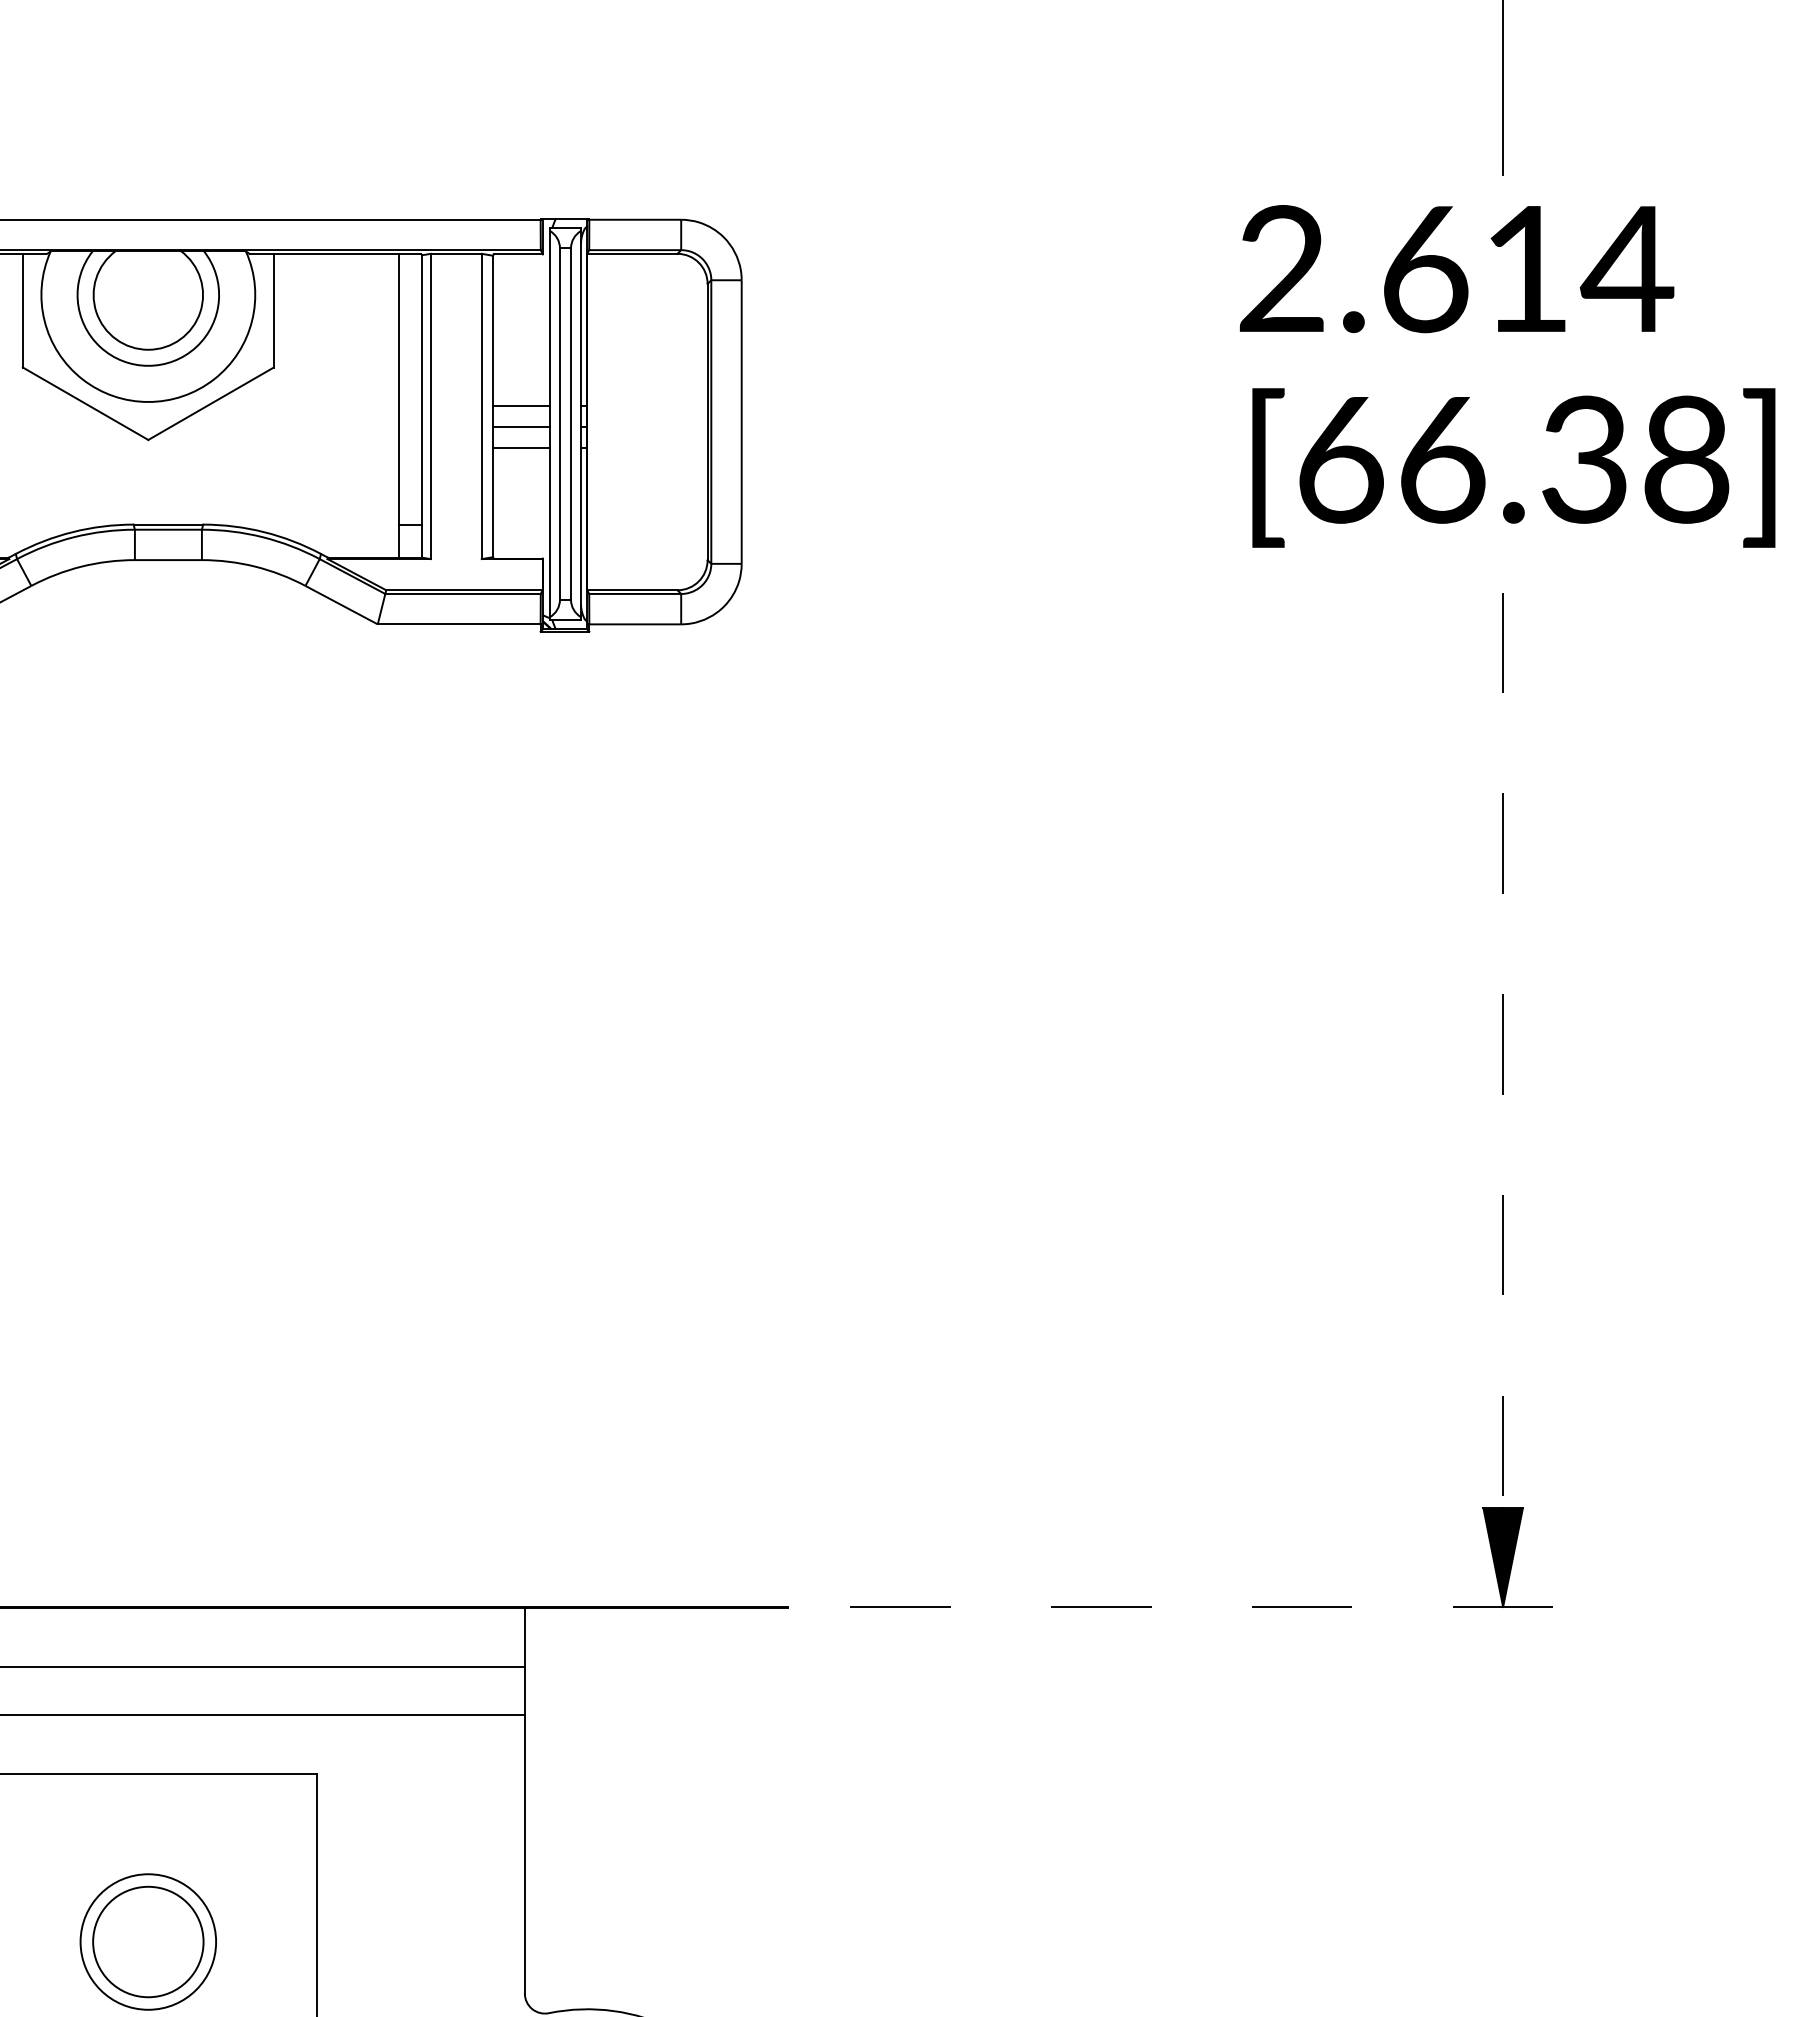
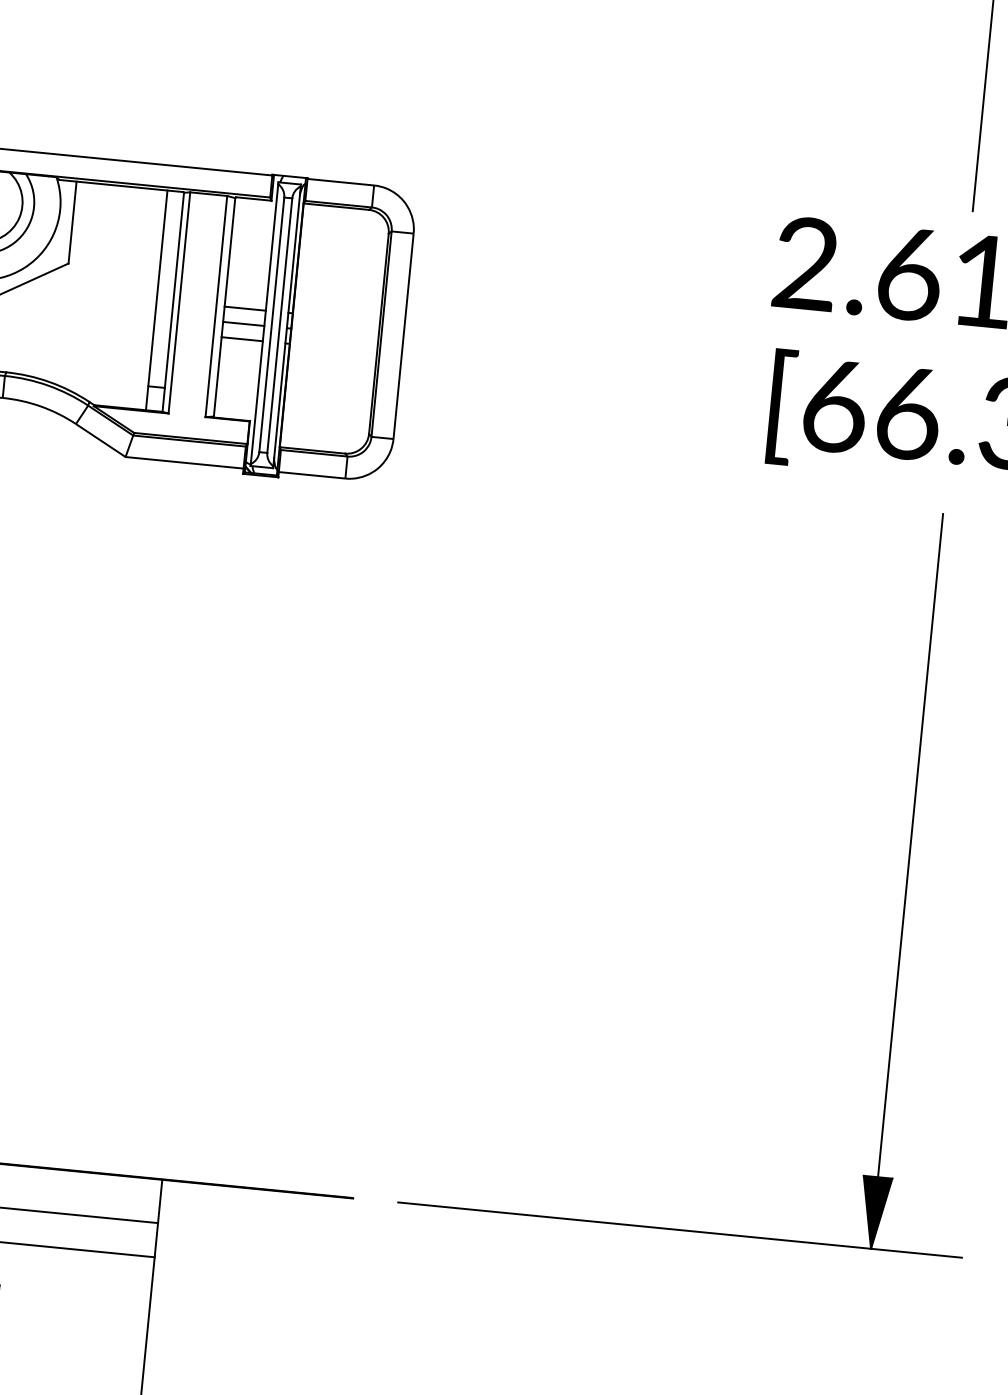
line: (1503, 1050) -> (910, 845), dashed -> solid
line: (1240, 1607) -> (680, 1230), dashed -> solid

